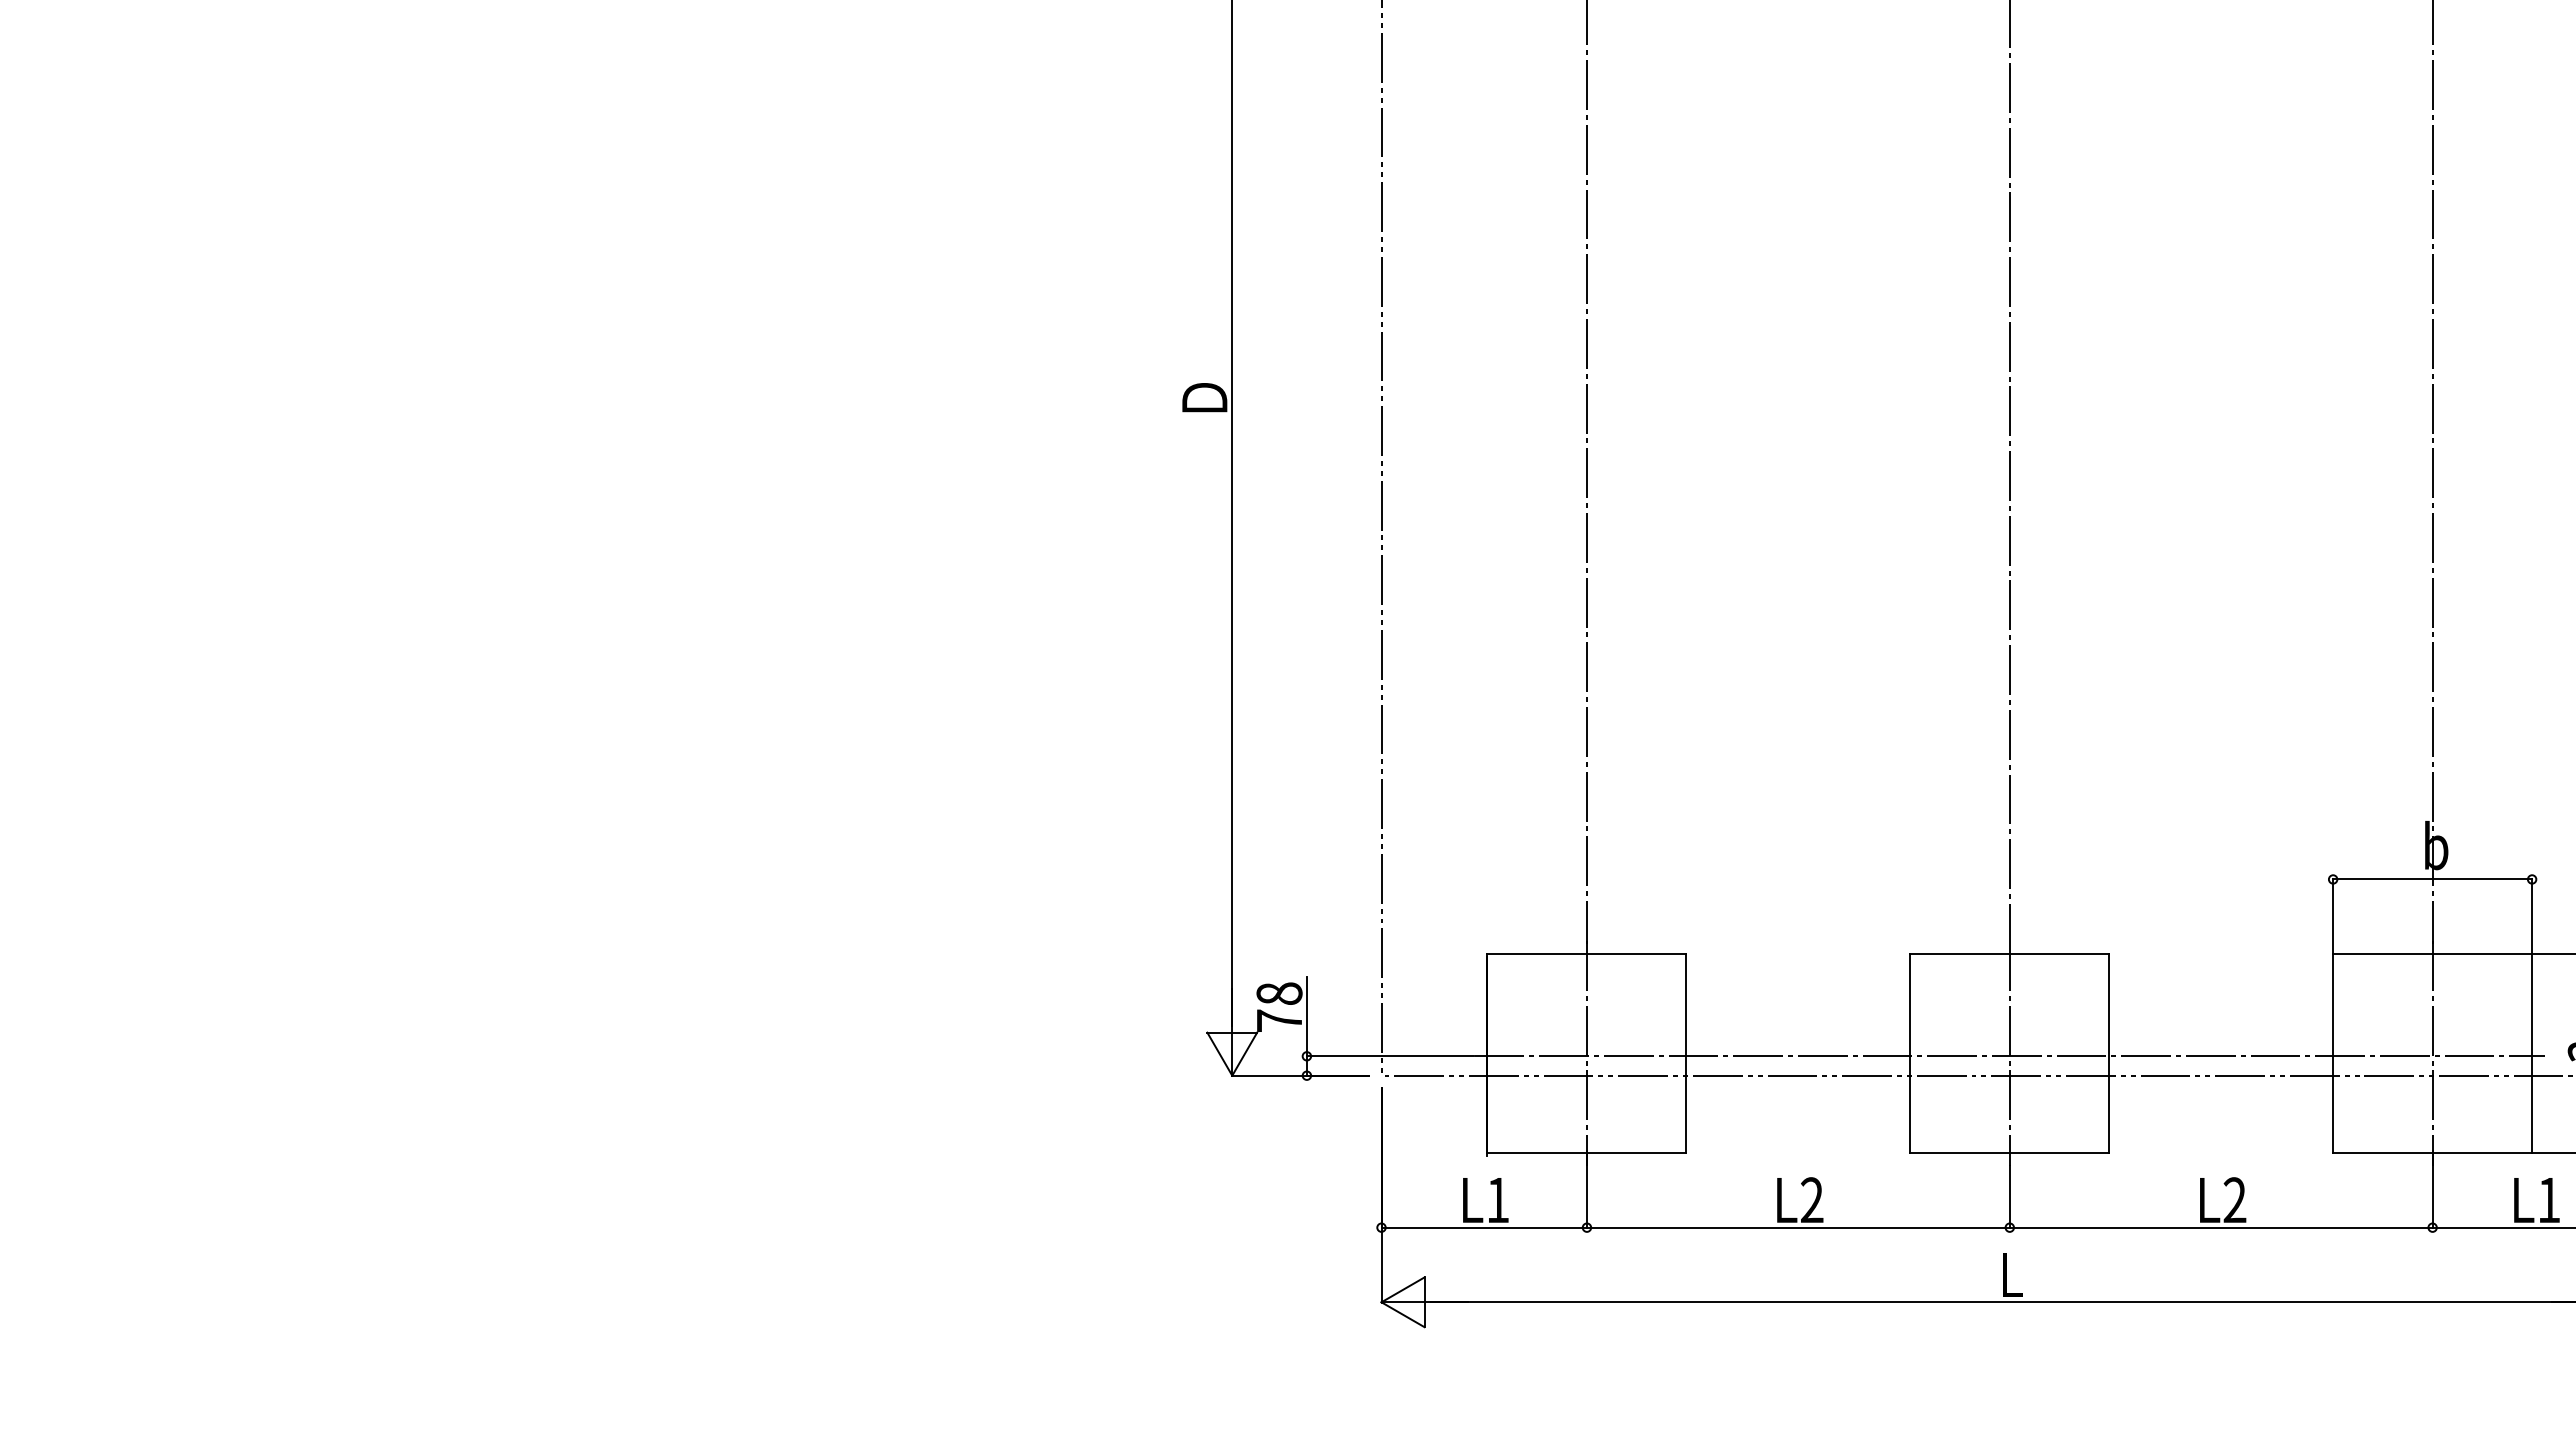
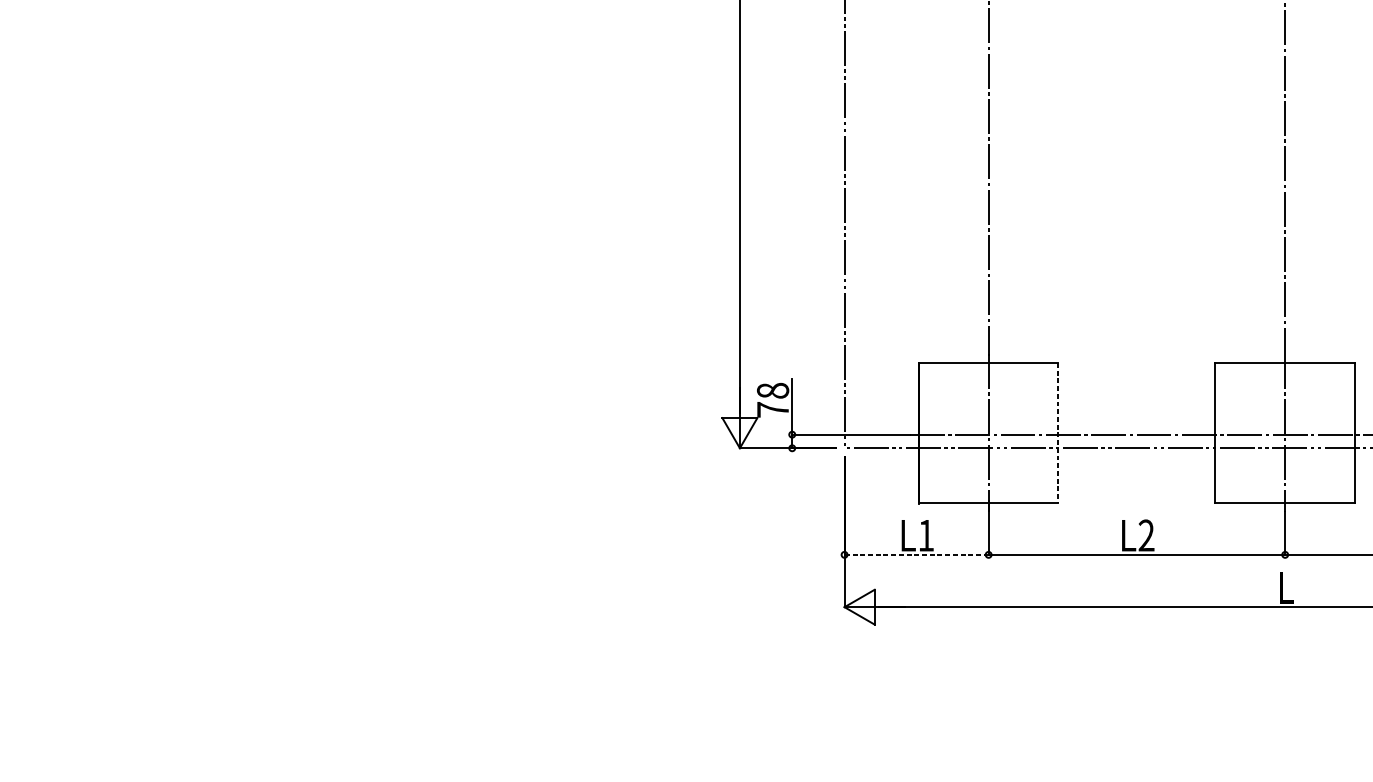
line: (1686, 1054) -> (1058, 433), solid -> dashed
line: (1484, 1227) -> (916, 554), solid -> dashed

